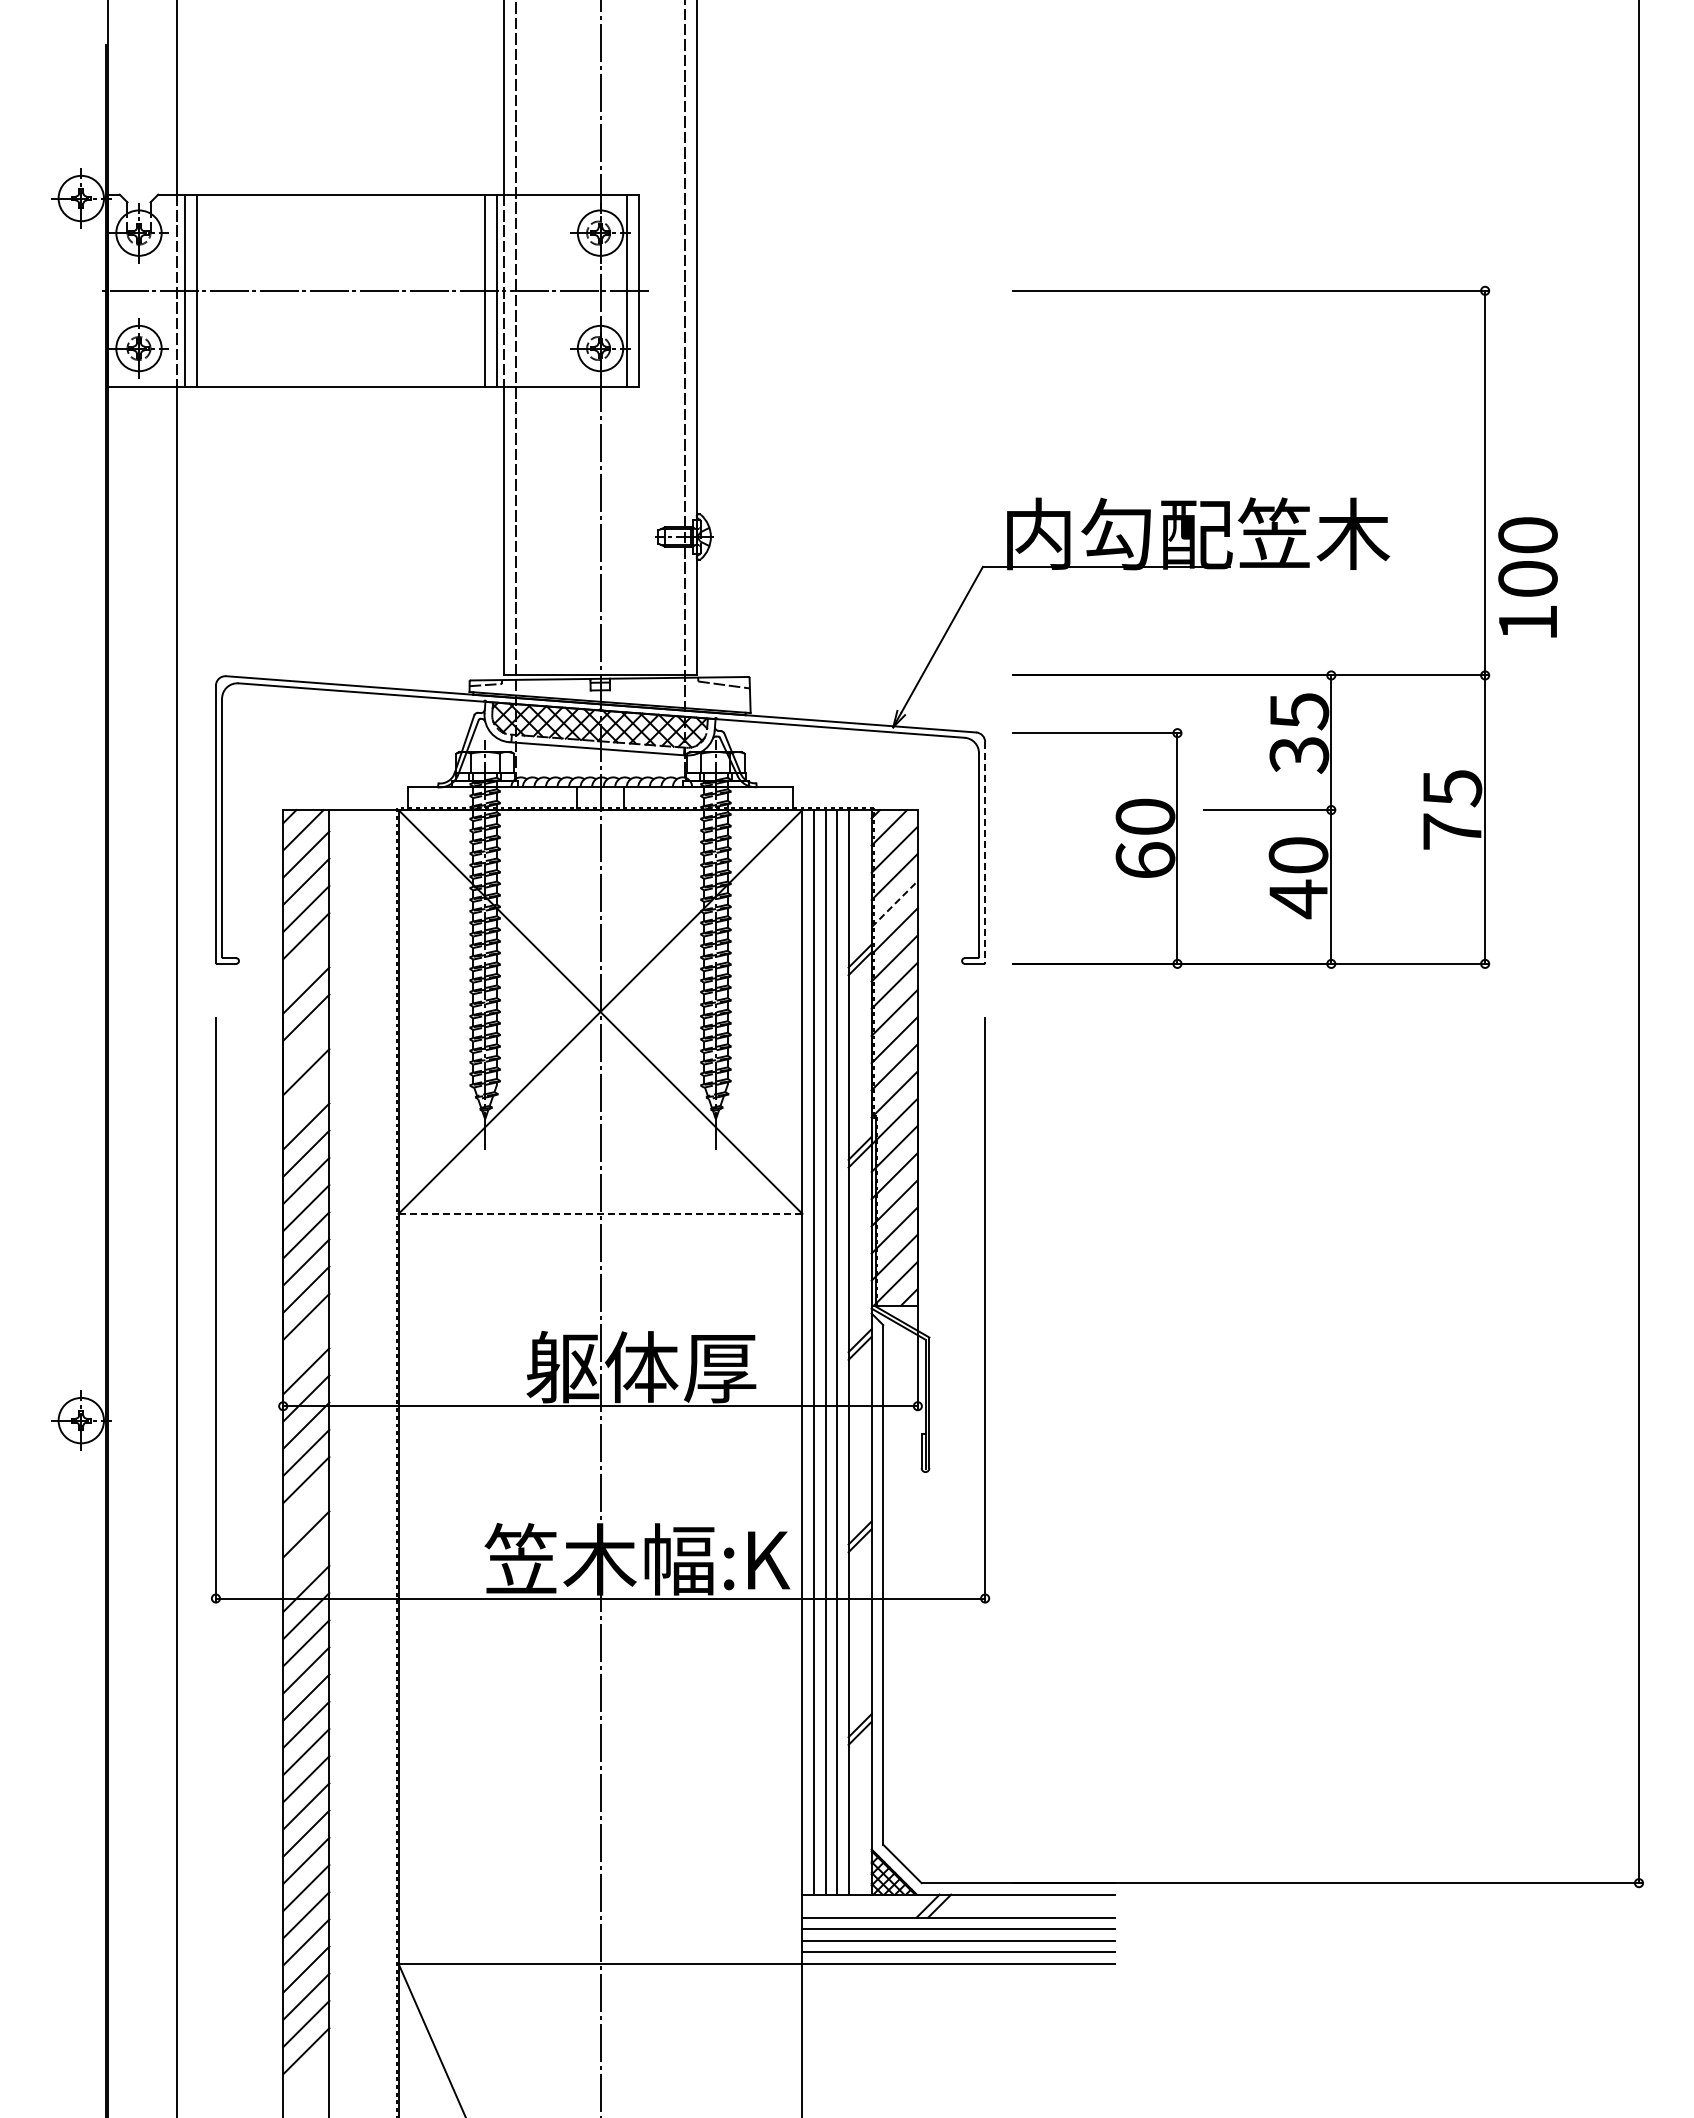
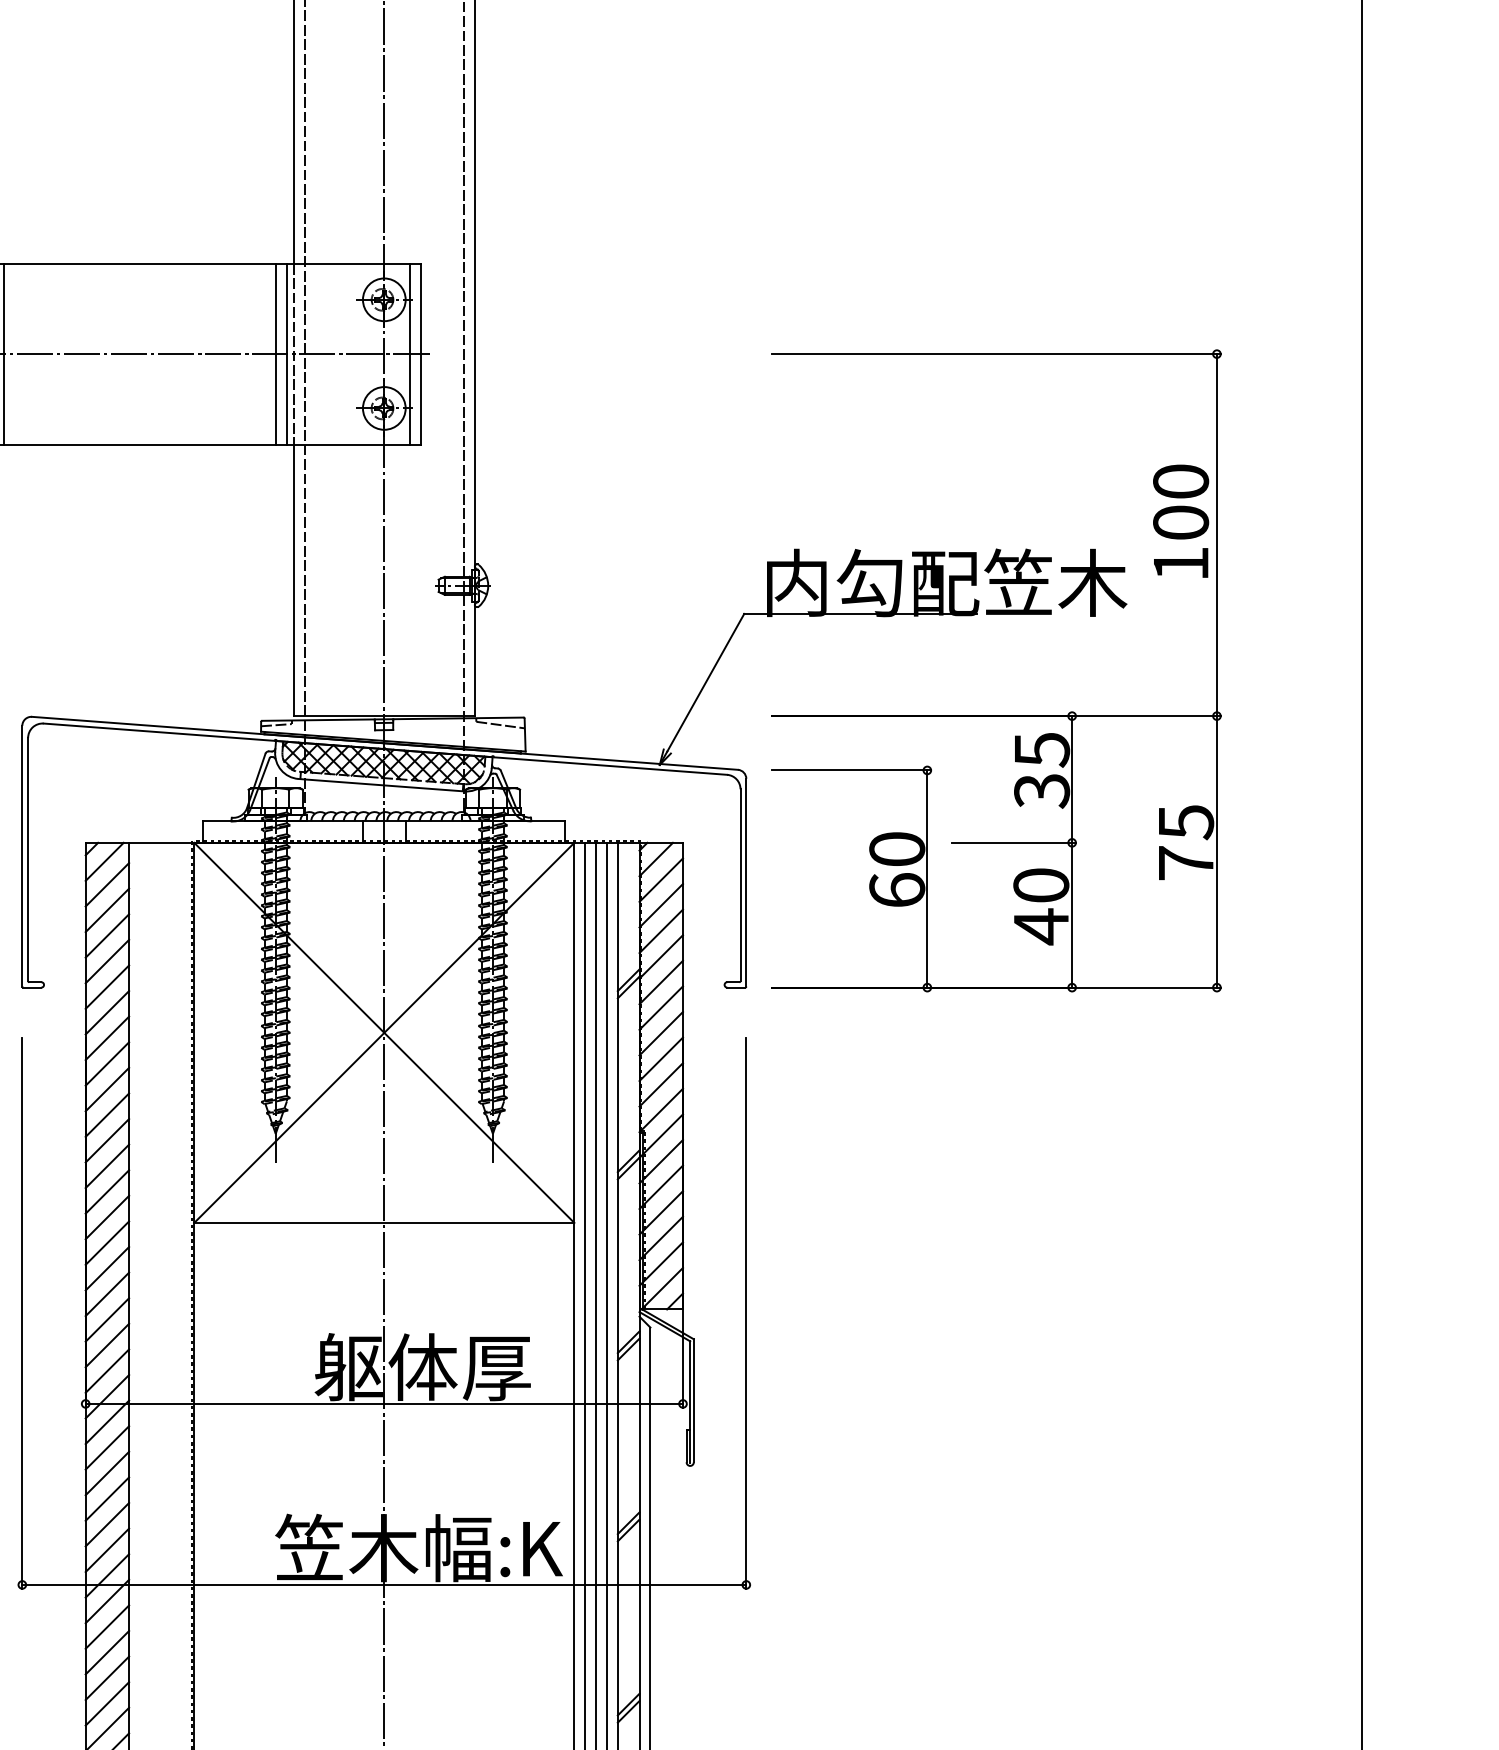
text: (1527, 577) -> (1180, 521), moved
line: (985, 852) -> (746, 882), dashed -> solid
line: (894, 904) -> (661, 931), dashed -> solid
line: (306, 963) -> (107, 987), added
line: (306, 1044) -> (107, 1063), added
line: (306, 1099) -> (107, 1115), added
line: (600, 1213) -> (384, 1222), dashed -> solid
line: (306, 1344) -> (107, 1345), added
line: (306, 1507) -> (107, 1499), added
line: (306, 1561) -> (107, 1550), added

